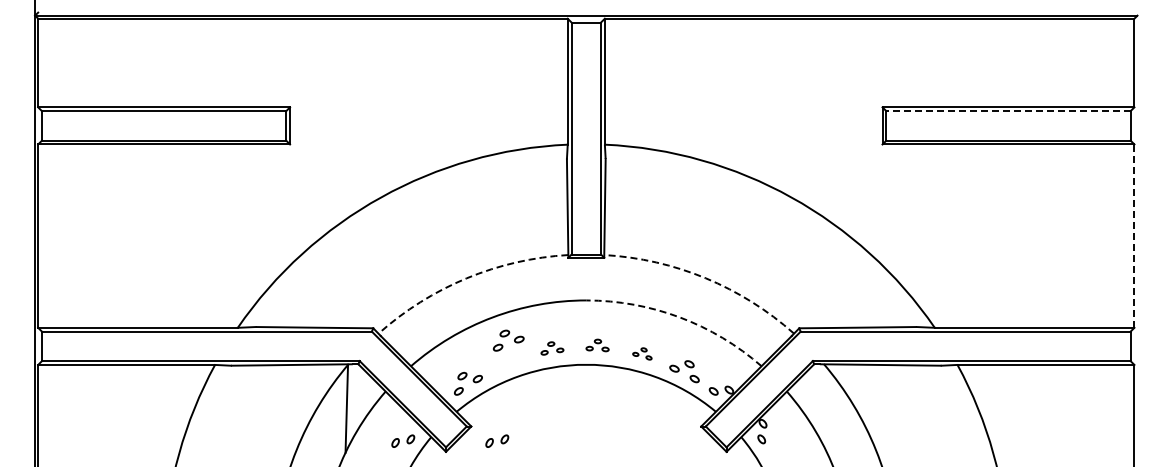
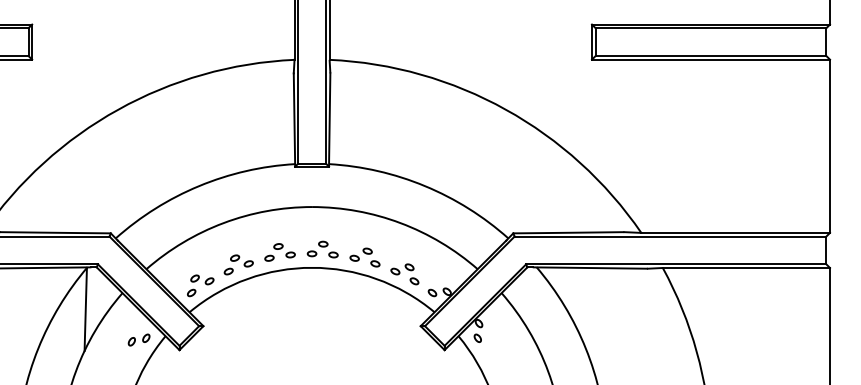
line: (1007, 111) -> (710, 28), dashed -> solid
line: (1134, 236) -> (830, 146), dashed -> solid
arc: (466, 278) -> (198, 186), dashed -> solid
arc: (705, 278) -> (424, 186), dashed -> solid
arc: (679, 317) -> (400, 223), dashed -> solid
part: (508, 340) -> (238, 264), moved
part: (597, 345) -> (322, 249), size x1.43
part: (552, 348) -> (280, 252), size x1.43
part: (642, 353) -> (365, 257), size x1.67
part: (497, 440) -> (228, 339), removed

